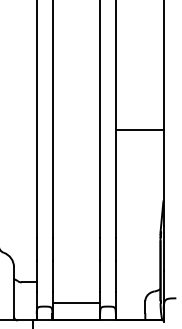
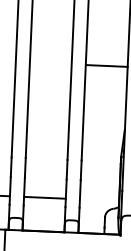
line: (75, 303) -> (44, 197), moved

